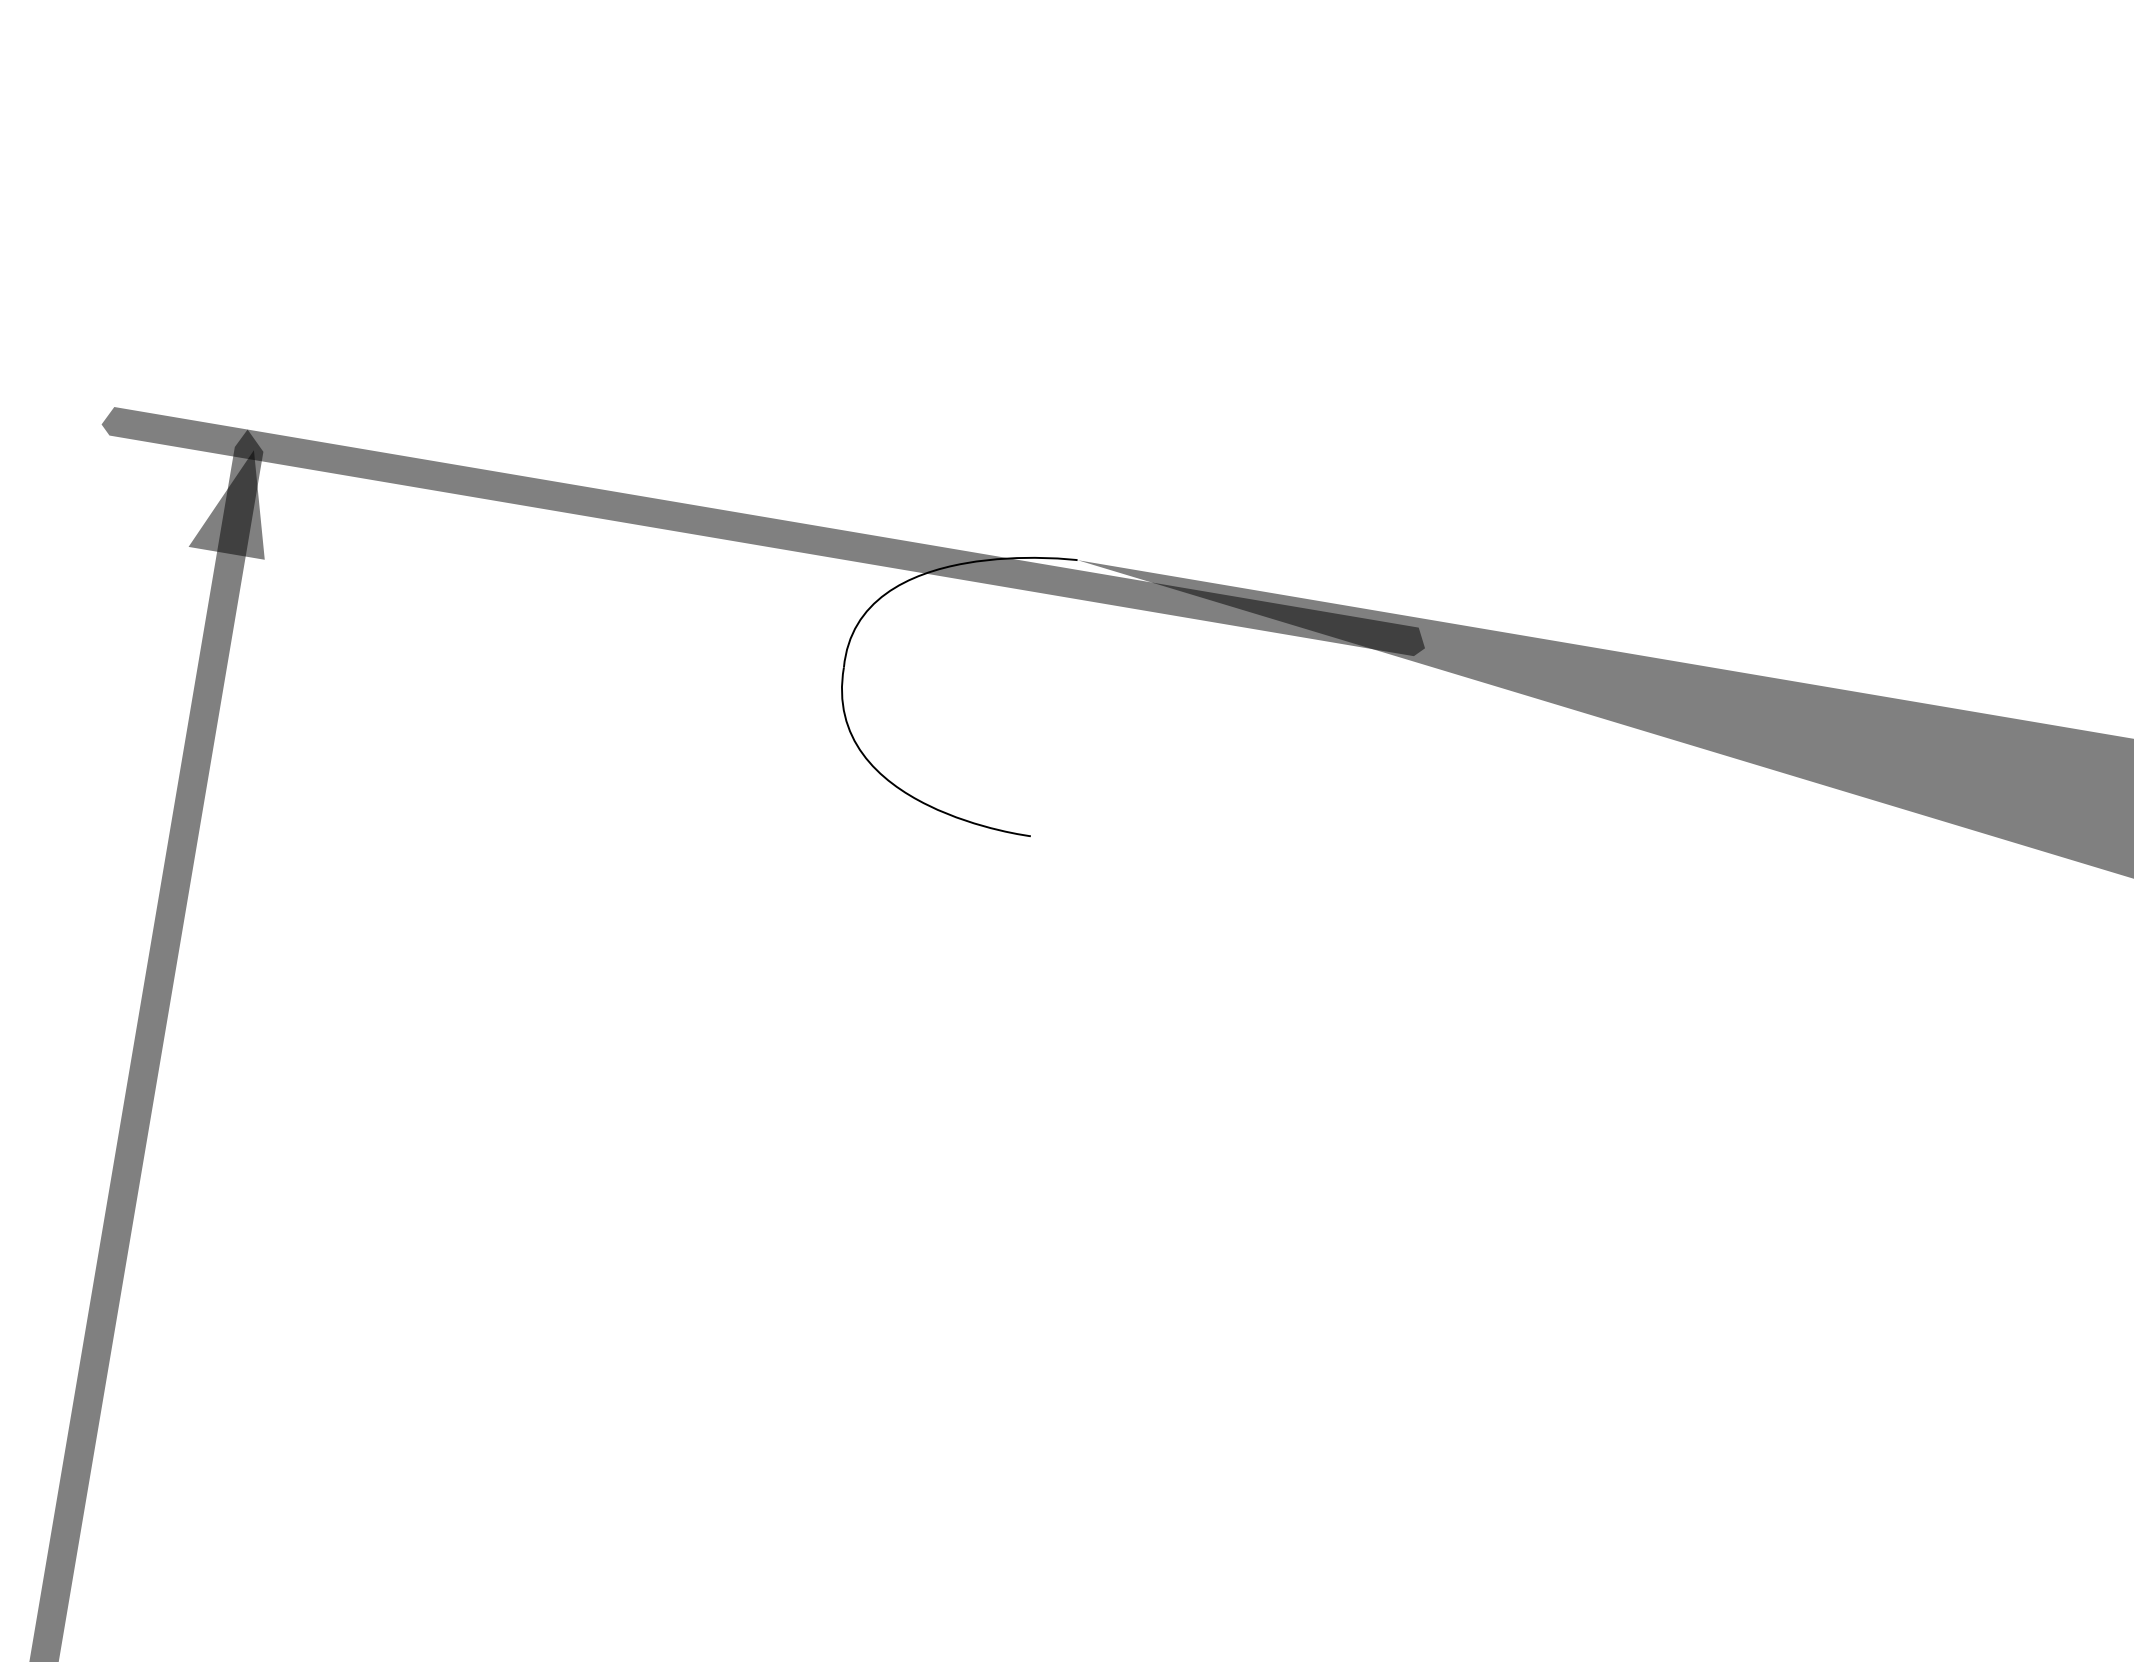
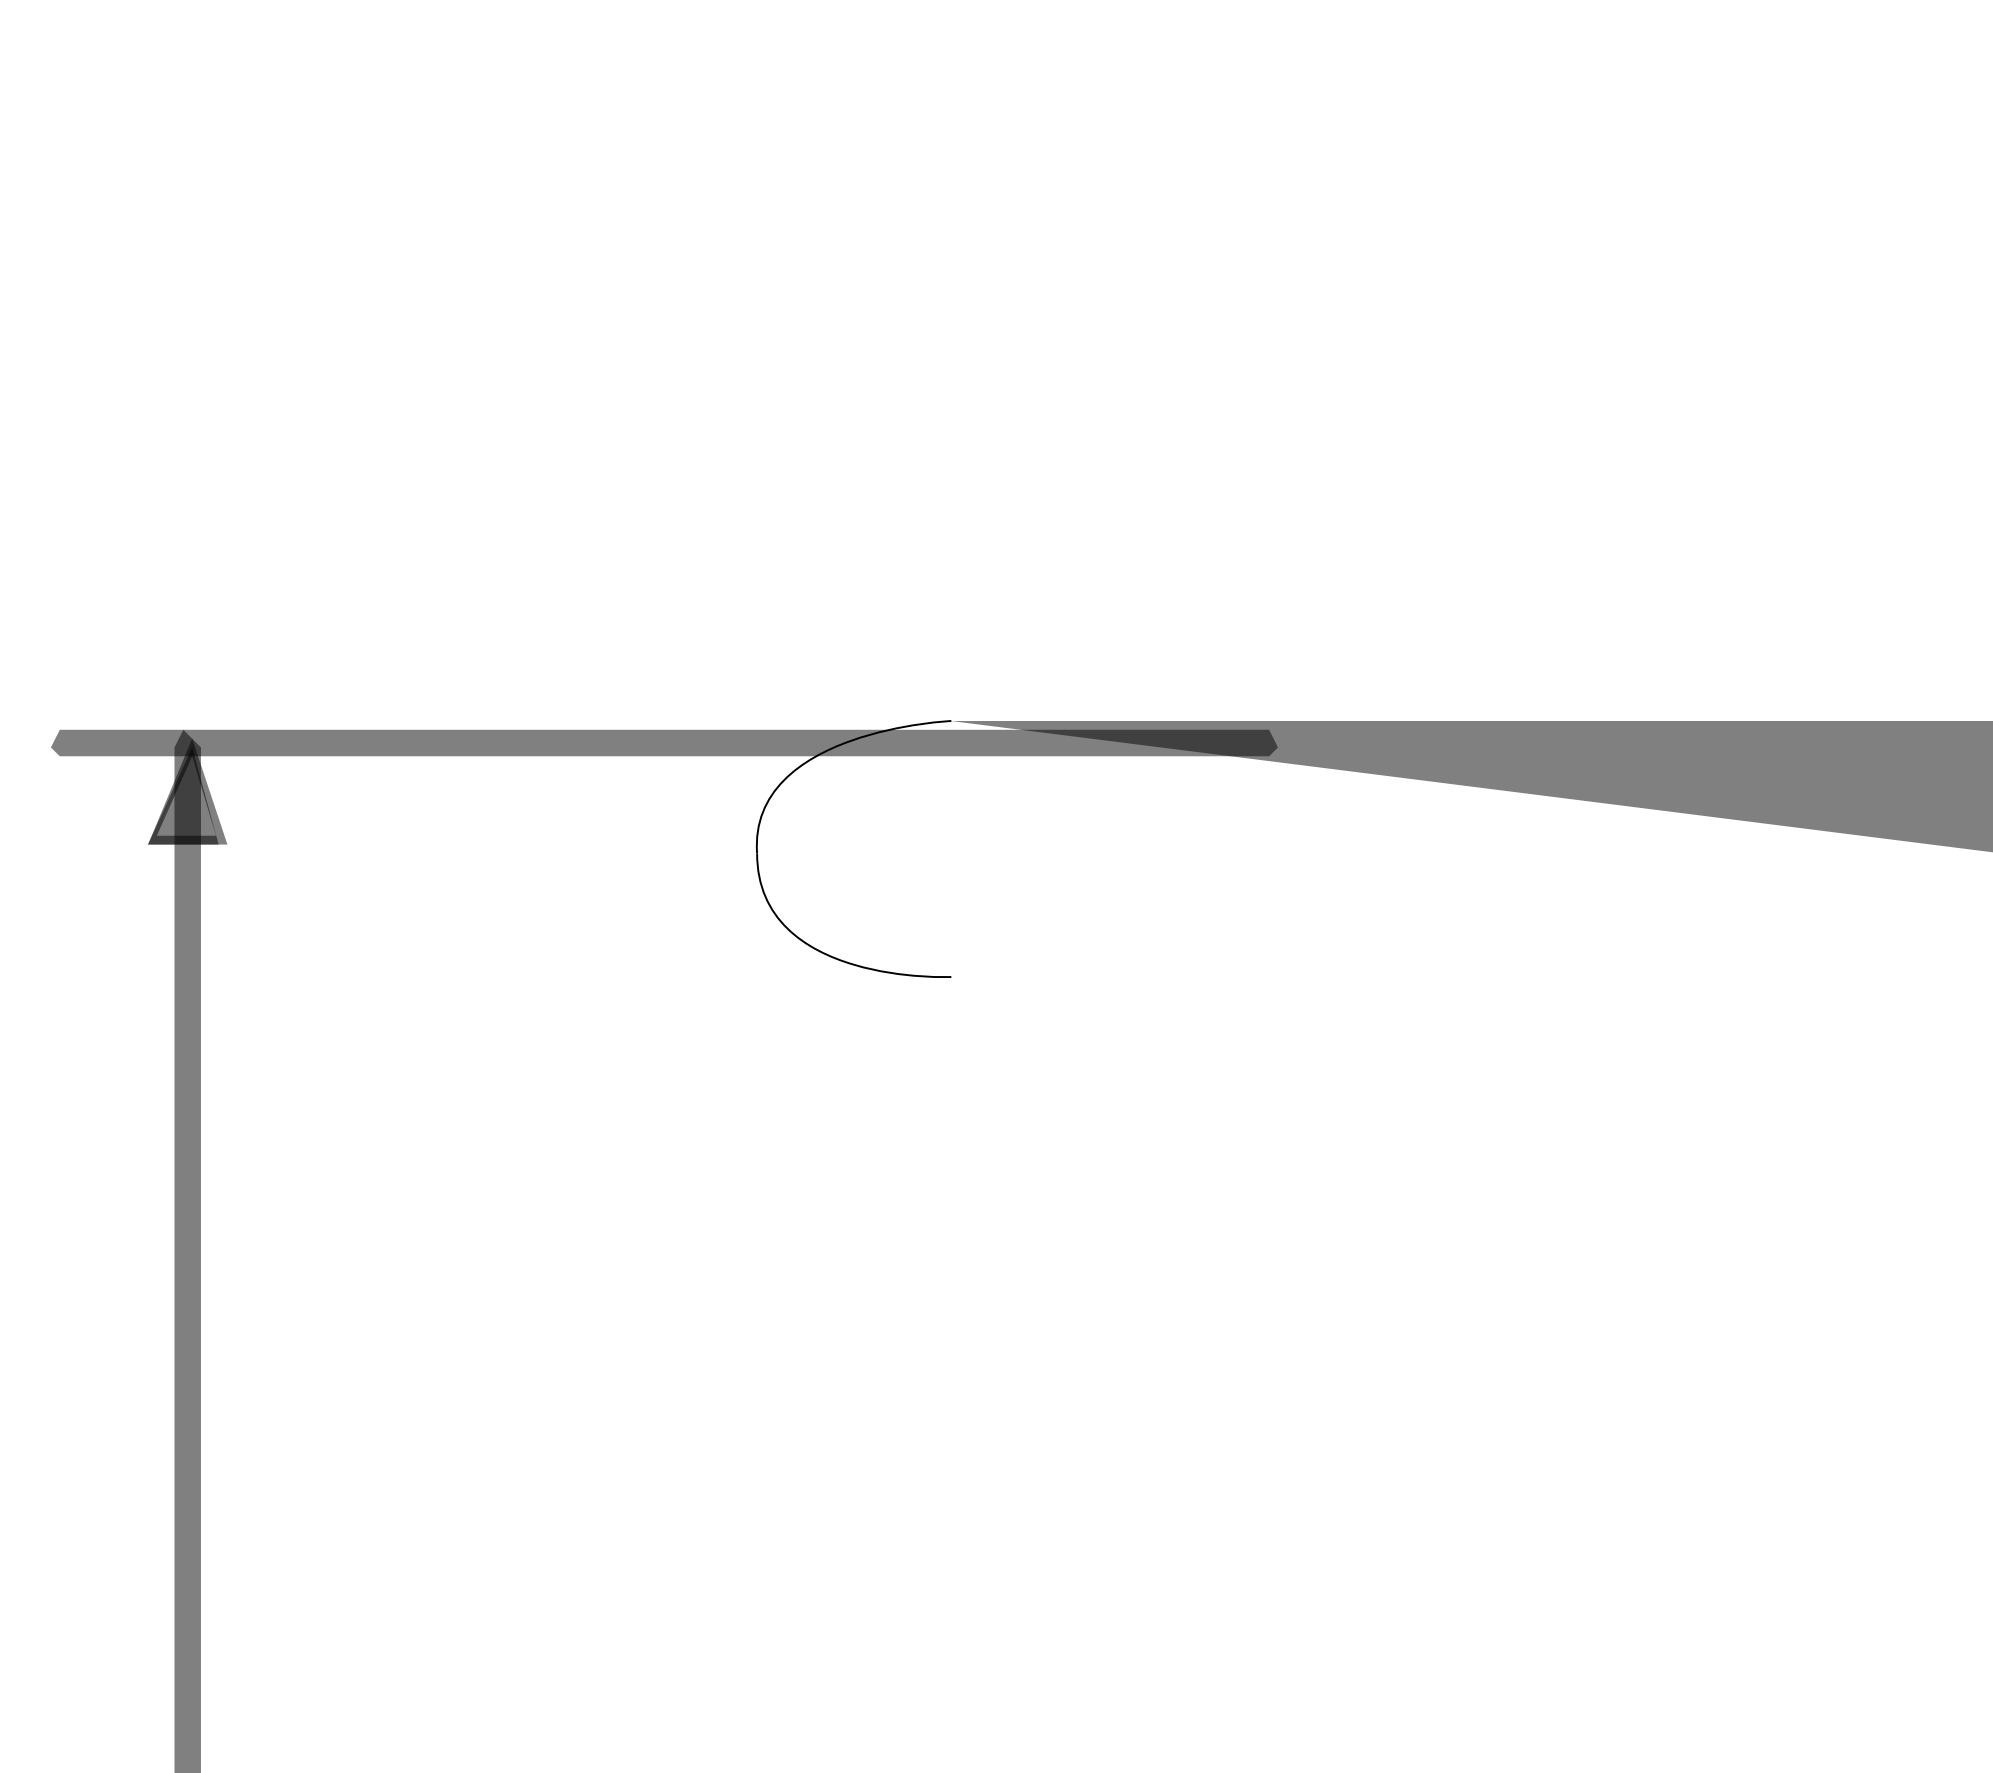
fill: (240, 496) -> (187, 791), added

